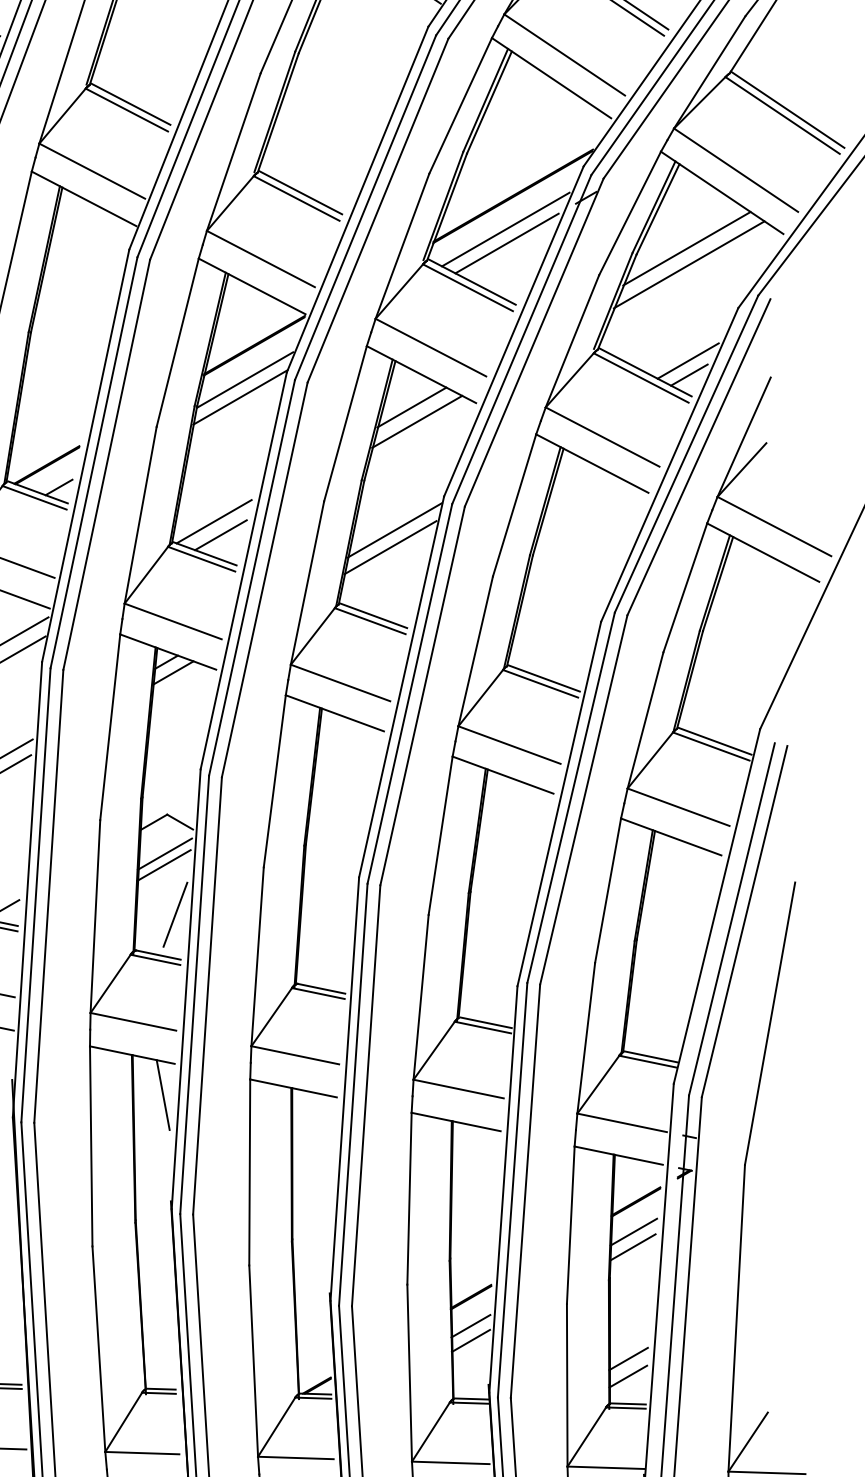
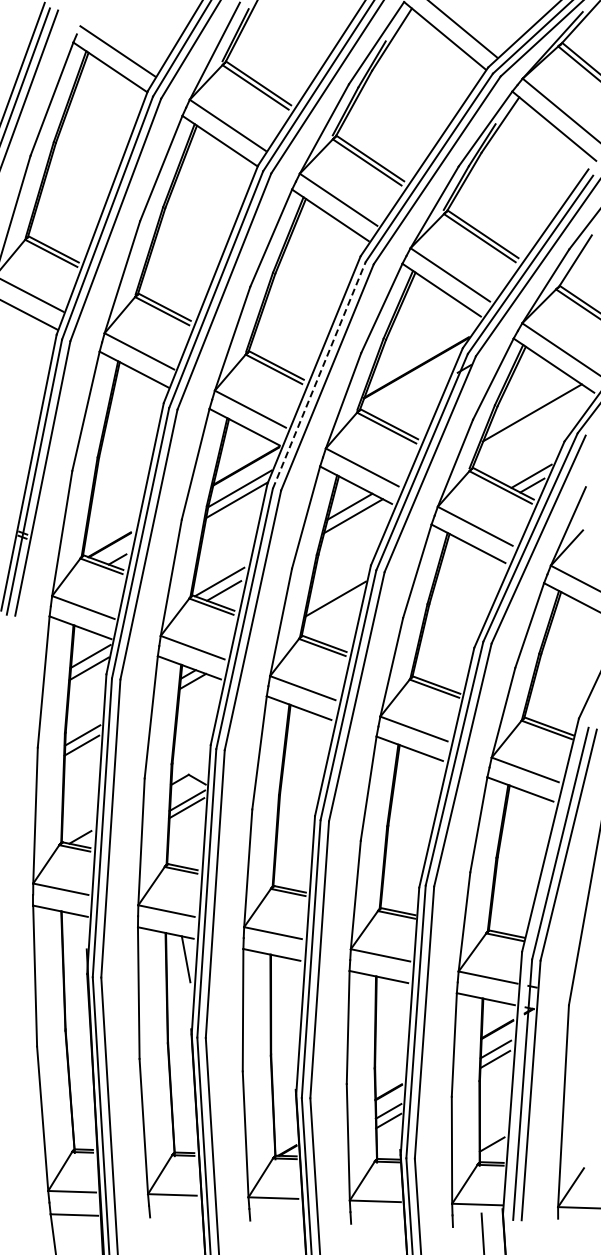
line: (365, 207) -> (319, 375), solid -> dashed
line: (505, 229) -> (411, 389), removed
line: (507, 242) -> (412, 398), removed
line: (686, 248) -> (530, 402), removed
line: (394, 530) -> (338, 587), removed
line: (174, 914) -> (193, 840), removed
line: (628, 1358) -> (492, 1132), removed

